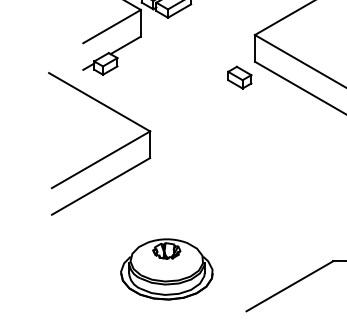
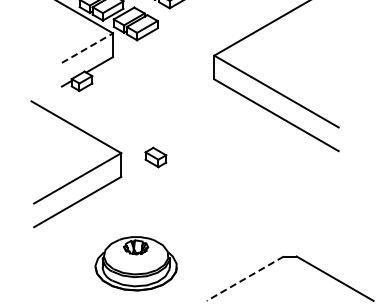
line: (112, 26) -> (87, 48), solid -> dashed
part: (239, 77) -> (155, 157), moved
part: (106, 155) -> (82, 174), moved
line: (288, 286) -> (244, 278), solid -> dashed

